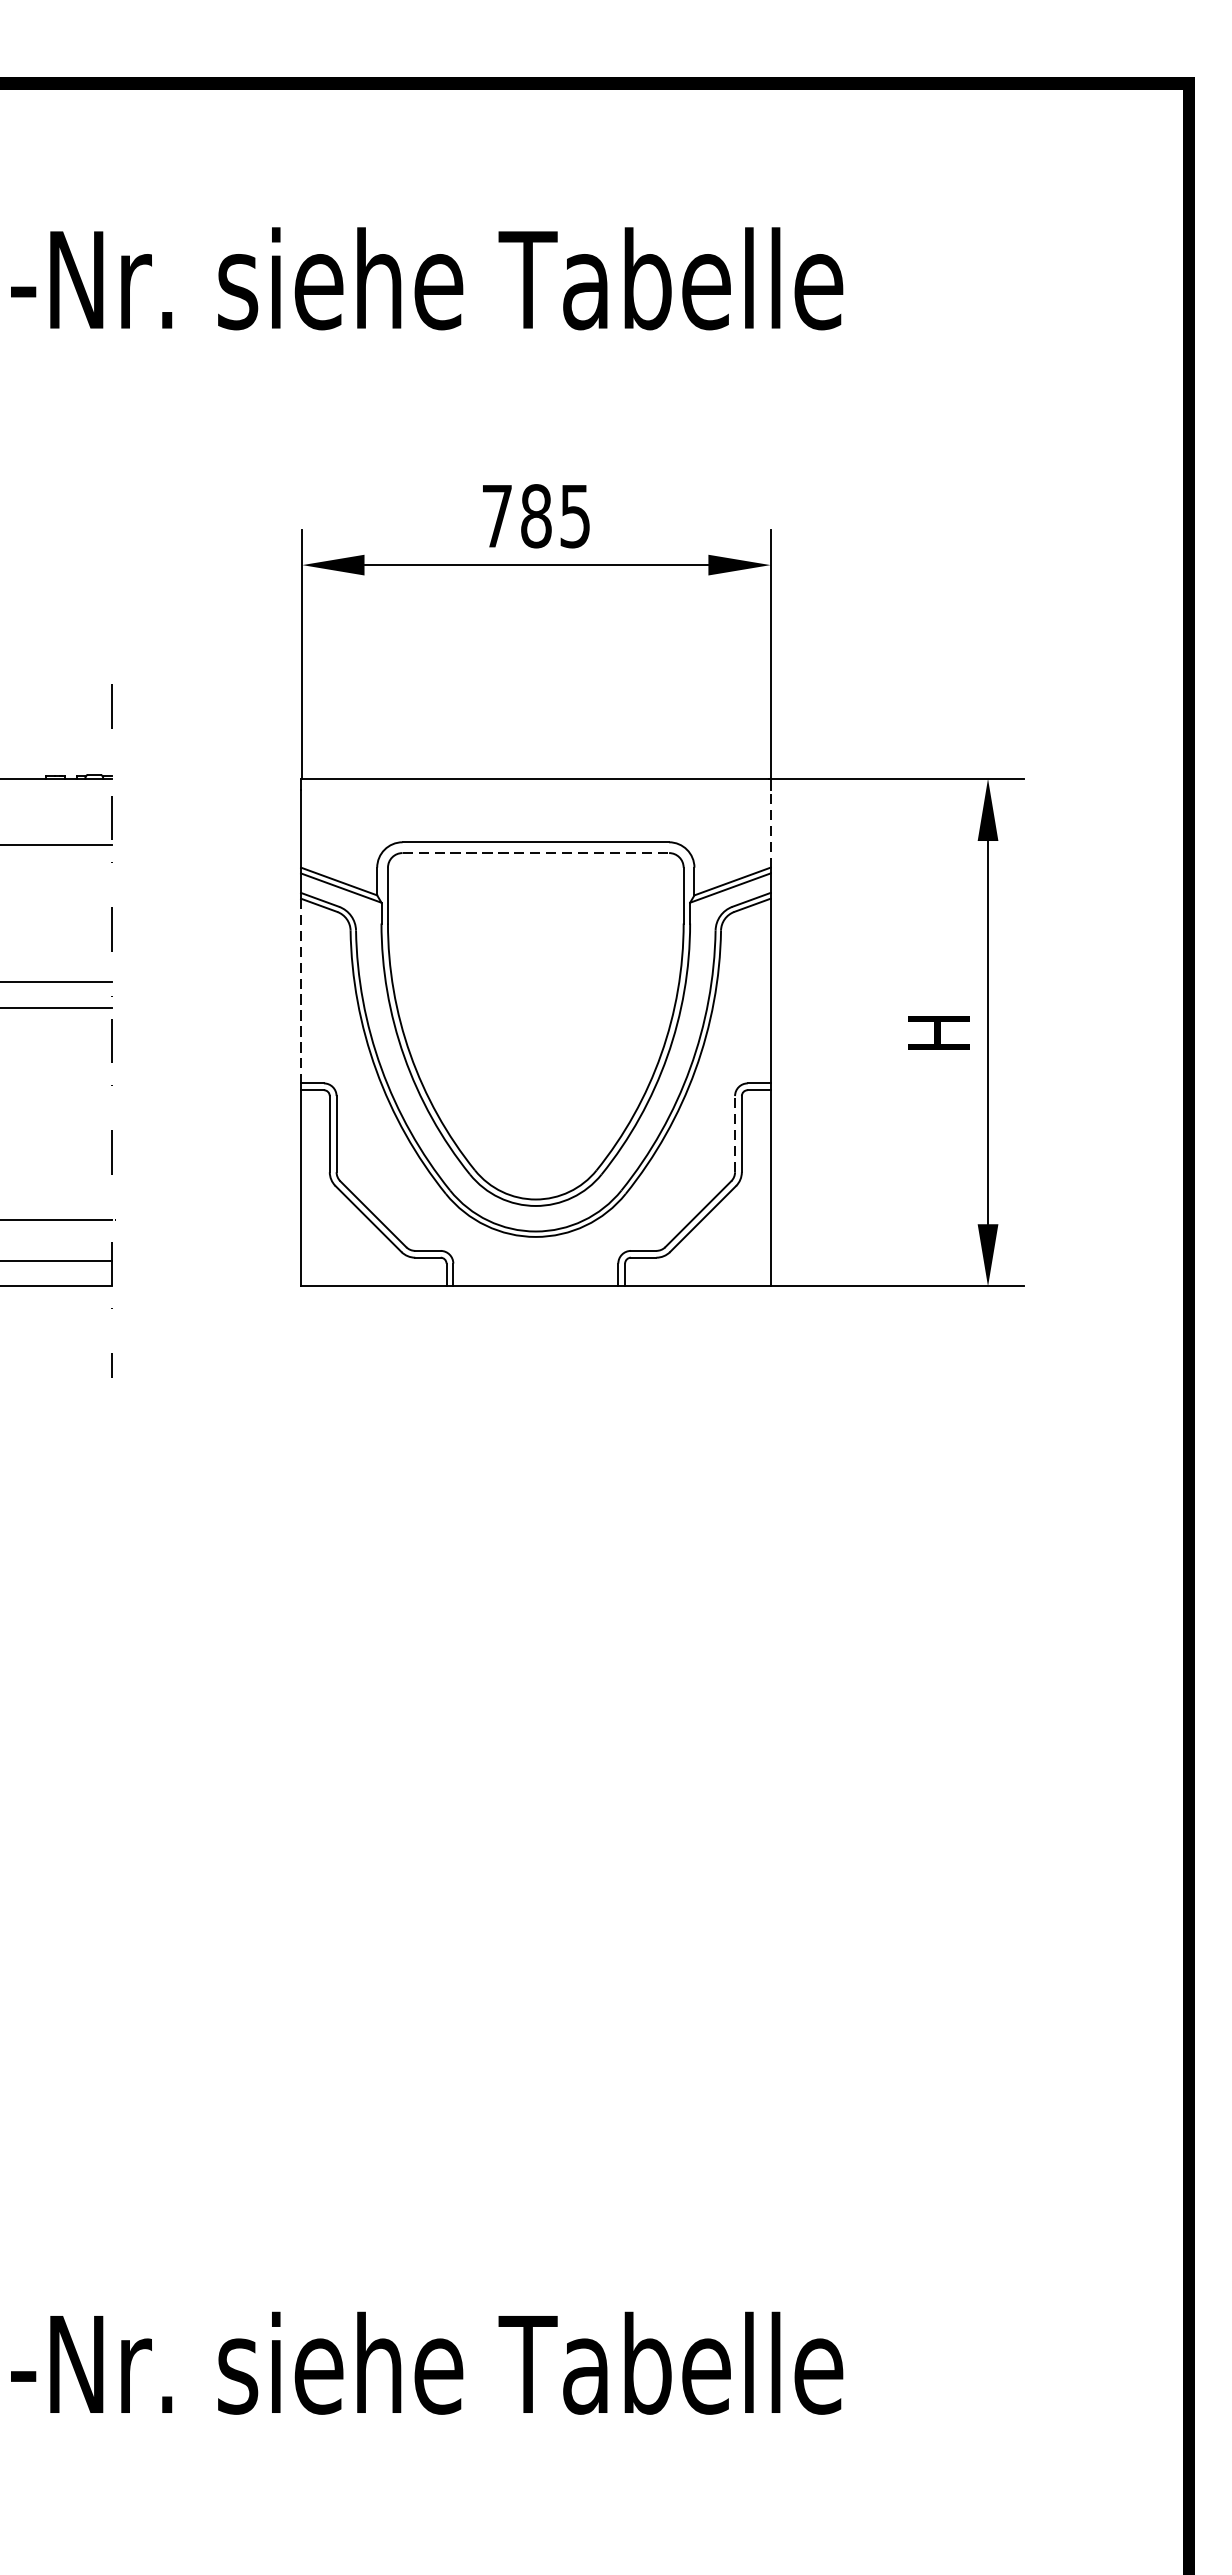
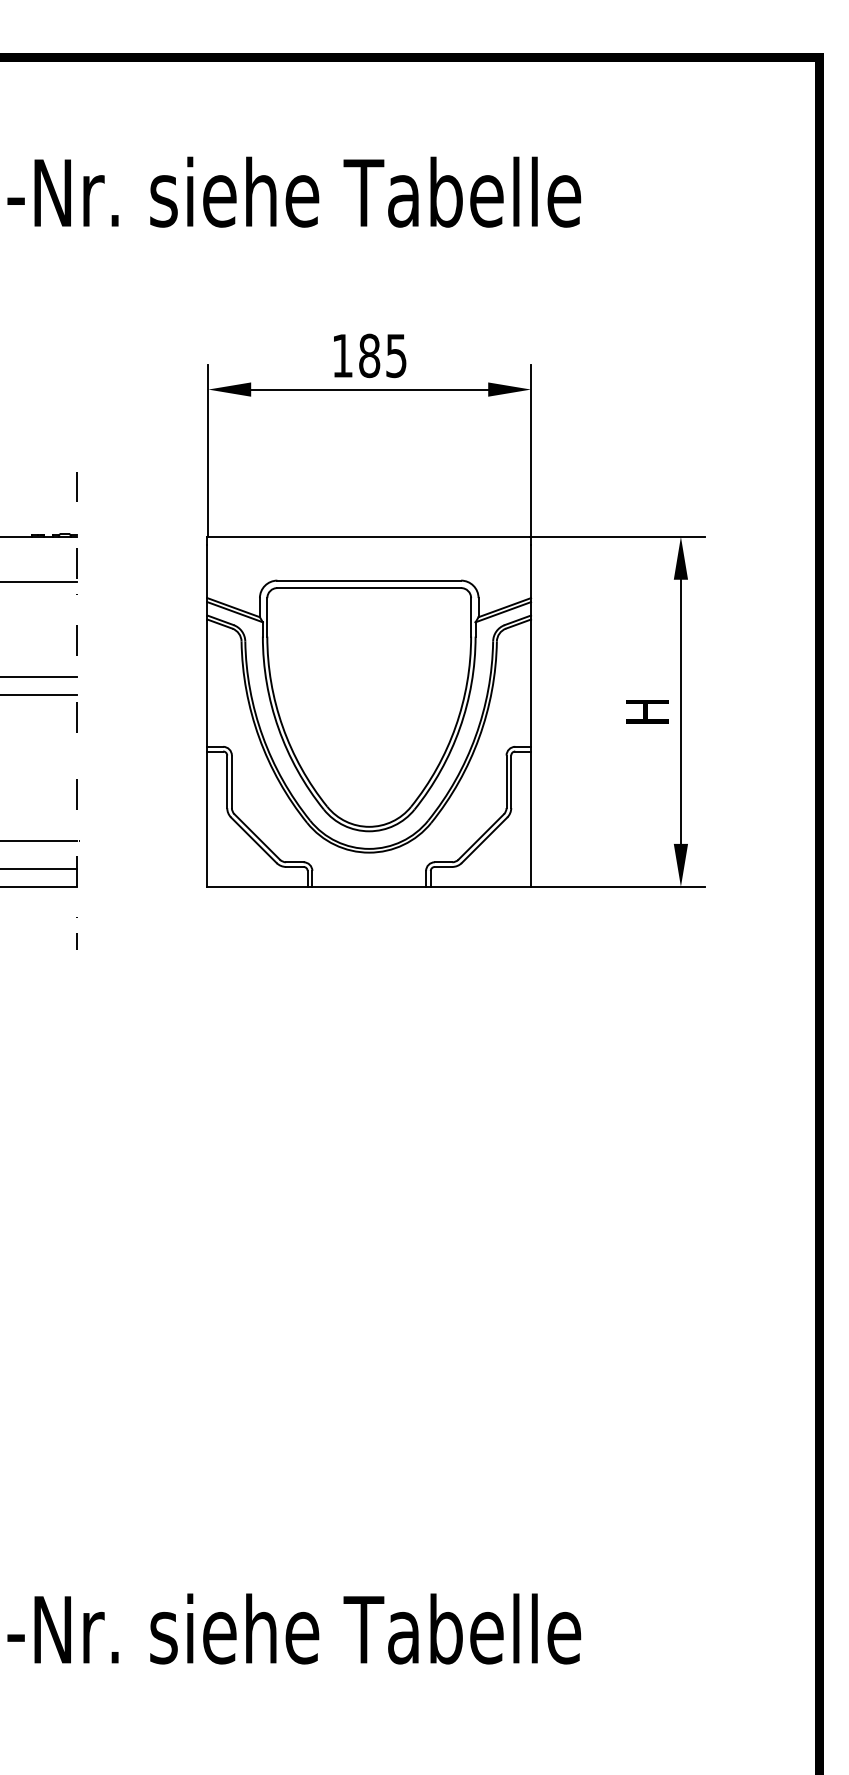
text: (497, 515) -> (342, 355), 785 -> 185
line: (771, 829) -> (531, 571), dashed -> solid
line: (536, 853) -> (369, 588), dashed -> solid
line: (301, 991) -> (207, 683), dashed -> solid
line: (734, 1133) -> (506, 781), dashed -> solid

